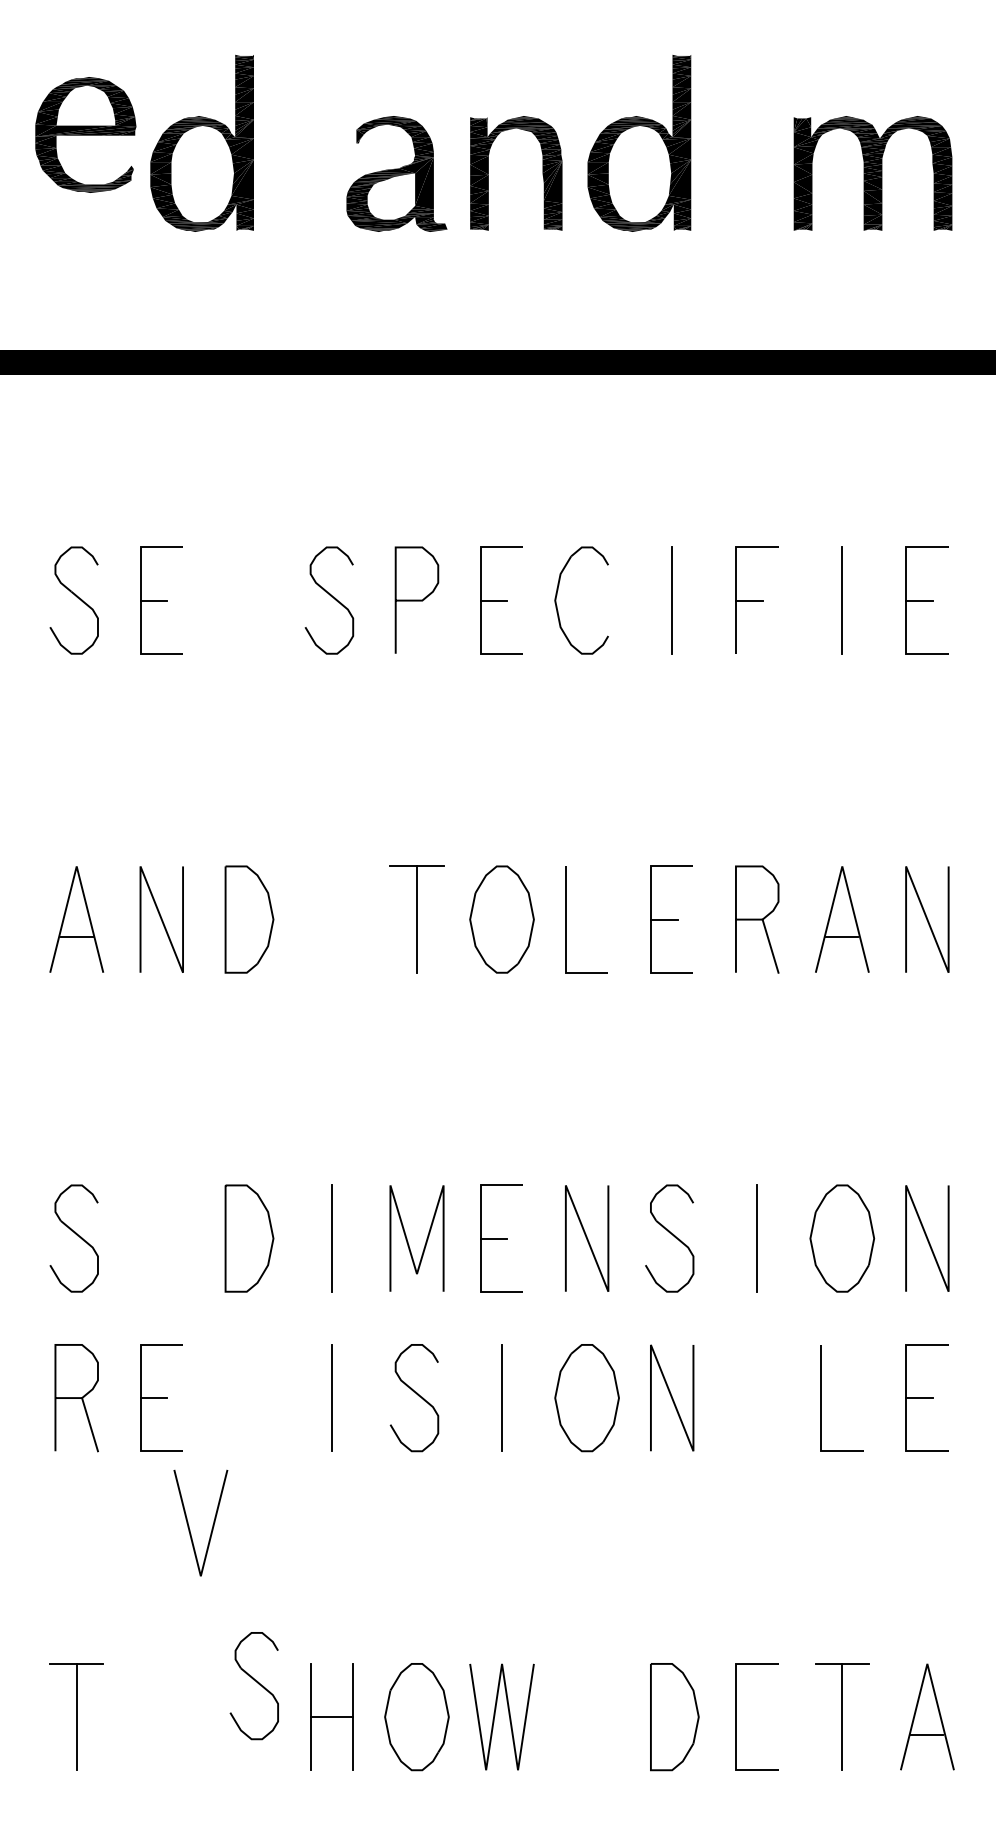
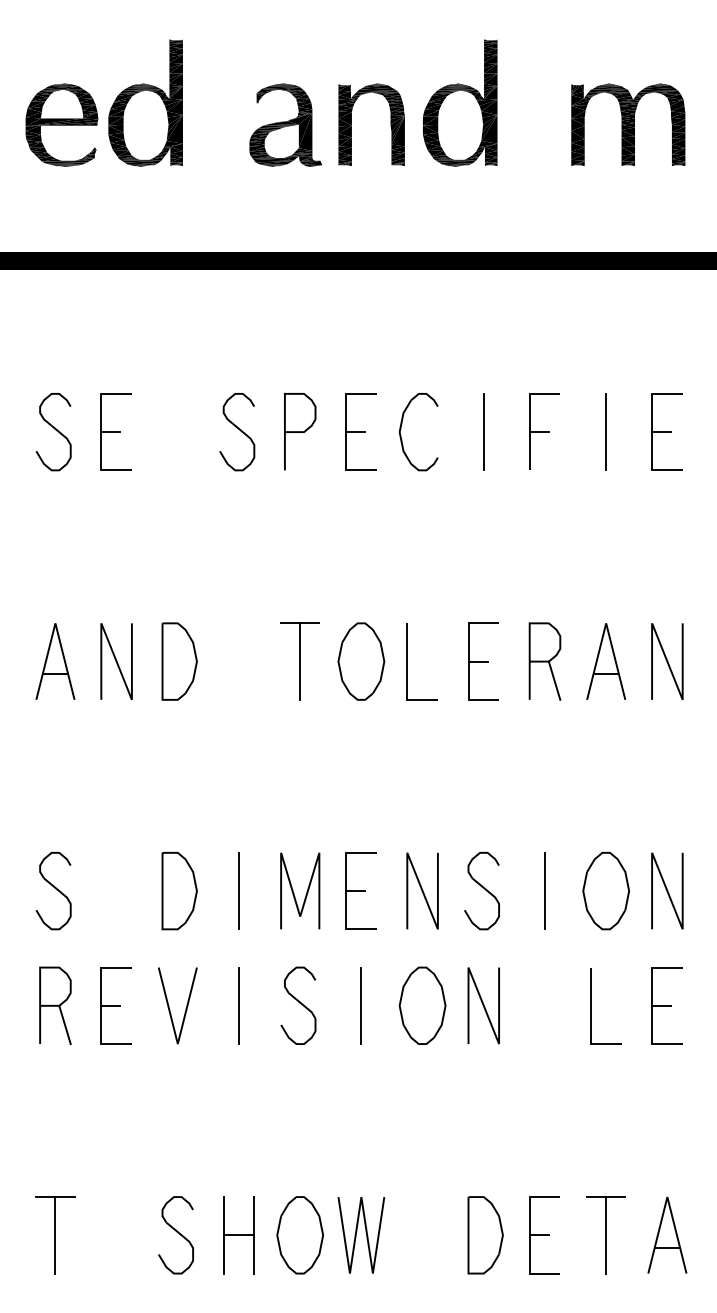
part: (85, 134) -> (61, 124), moved
line: (189, 1525) -> (169, 1007), moved
part: (253, 1686) -> (175, 1235), moved
line: (748, 1717) -> (538, 1235), added

